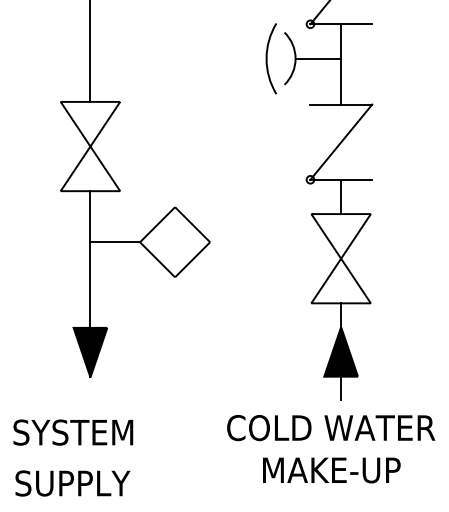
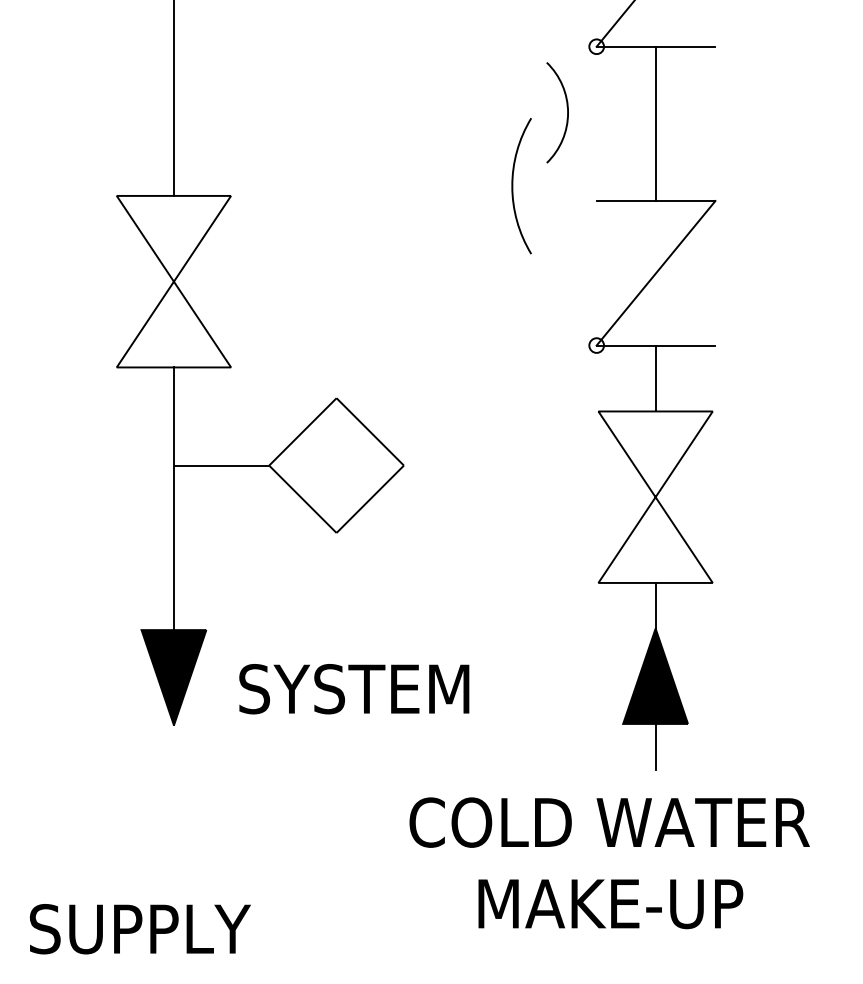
arc: (267, 58) -> (514, 185), moved
line: (318, 58) -> (612, 112), removed
text: (73, 432) -> (354, 688), moved
text: (331, 449) -> (610, 863), moved

